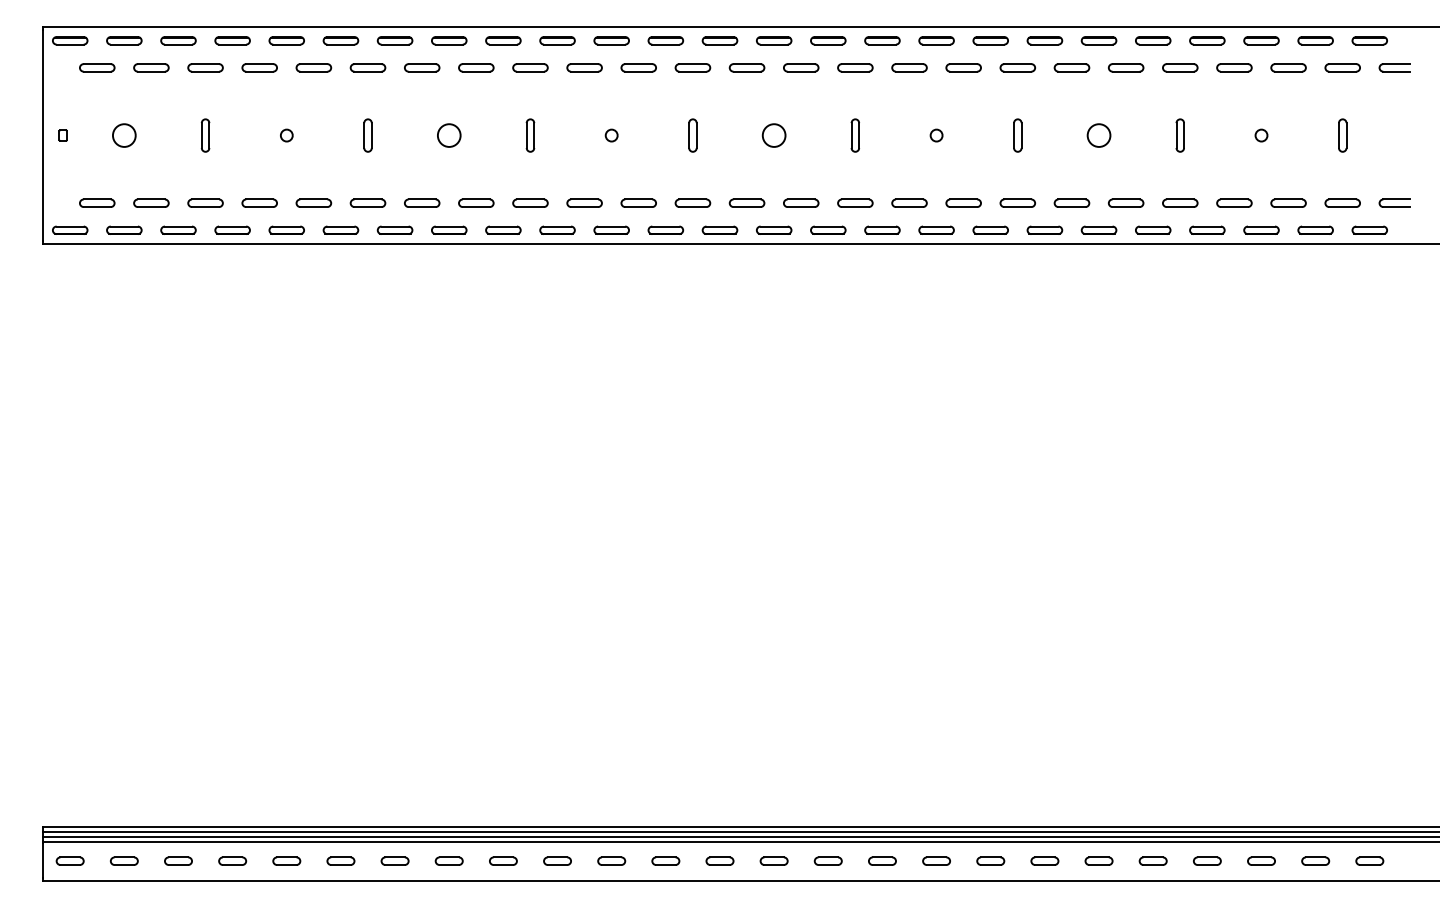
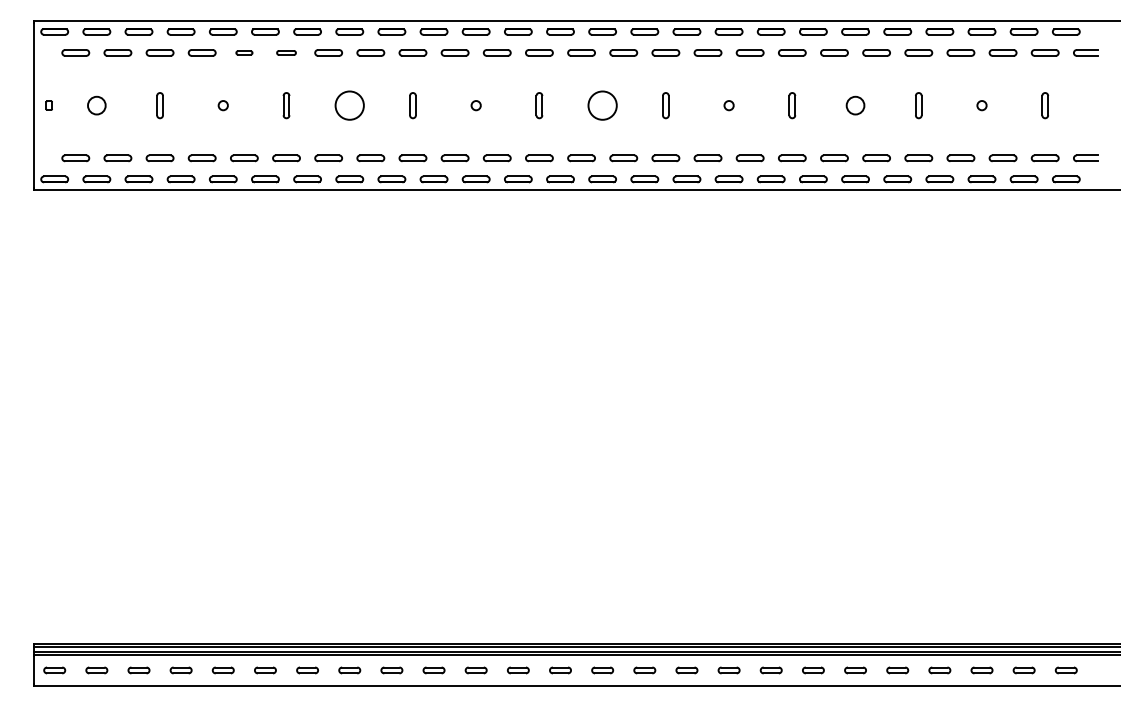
part: (314, 67) -> (244, 52), size x0.6
part: (367, 67) -> (286, 52), size x0.7
circle: (448, 135) -> (349, 105), size x1.6
circle: (773, 135) -> (602, 105), size x1.6

